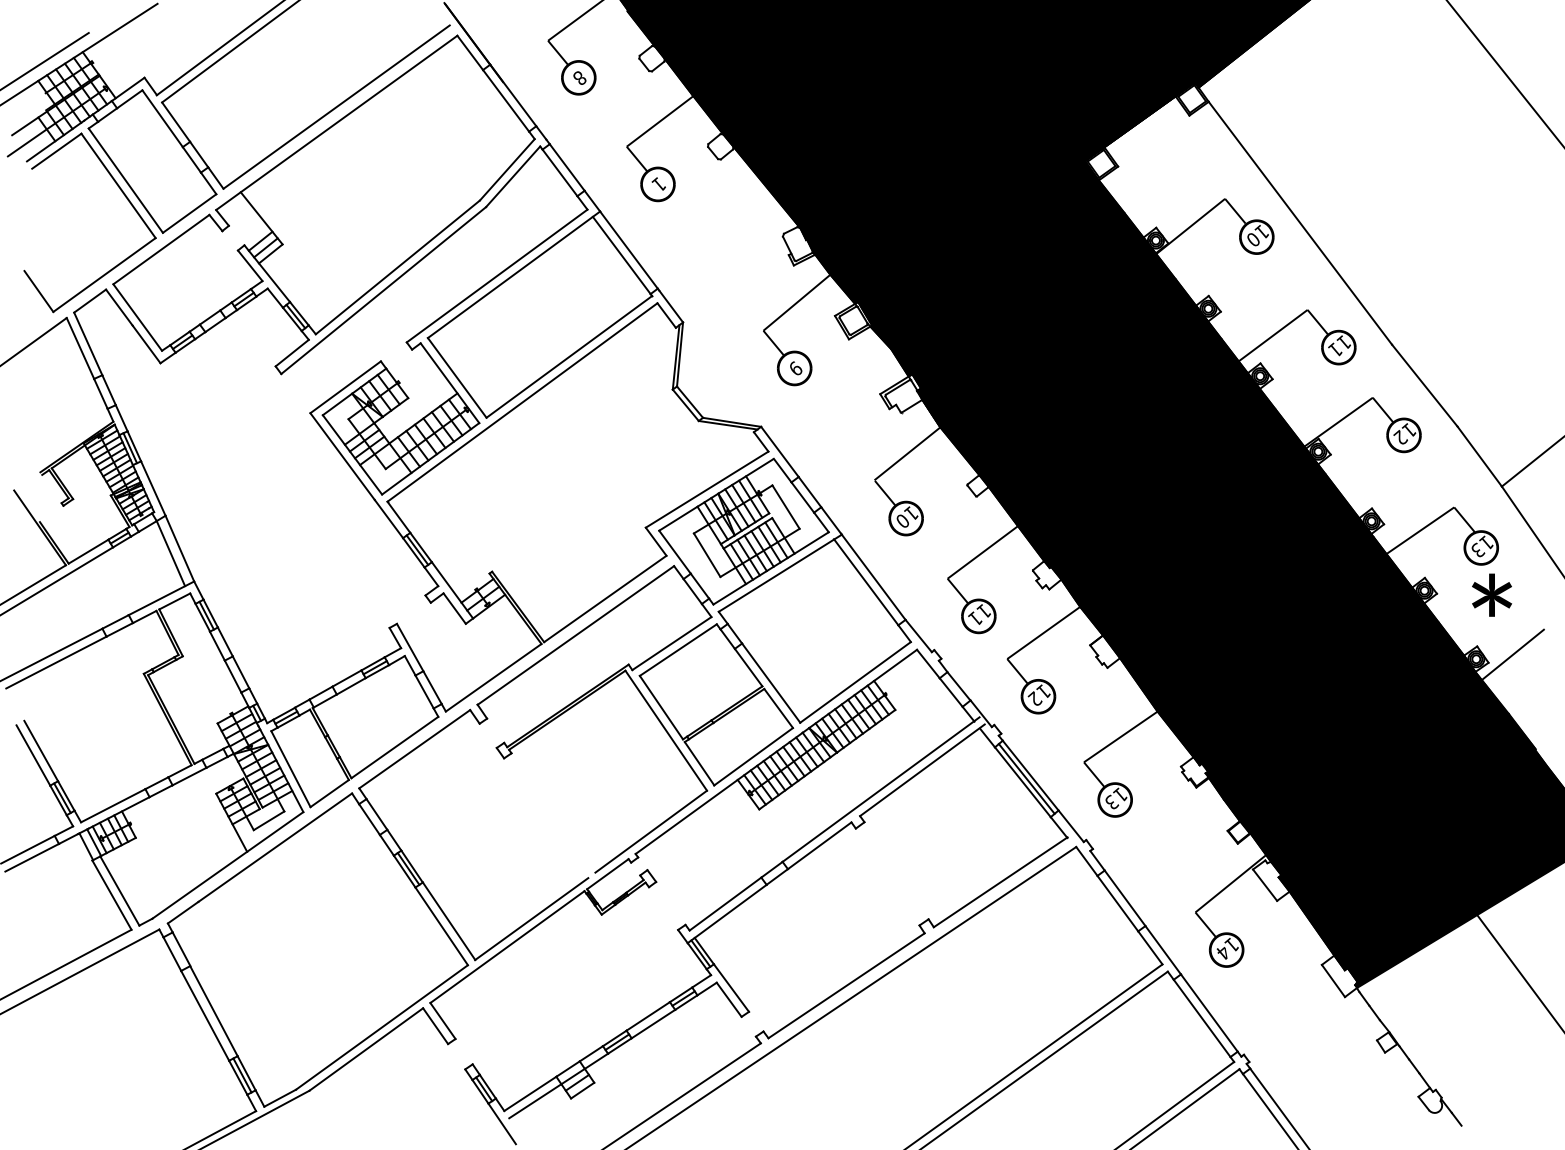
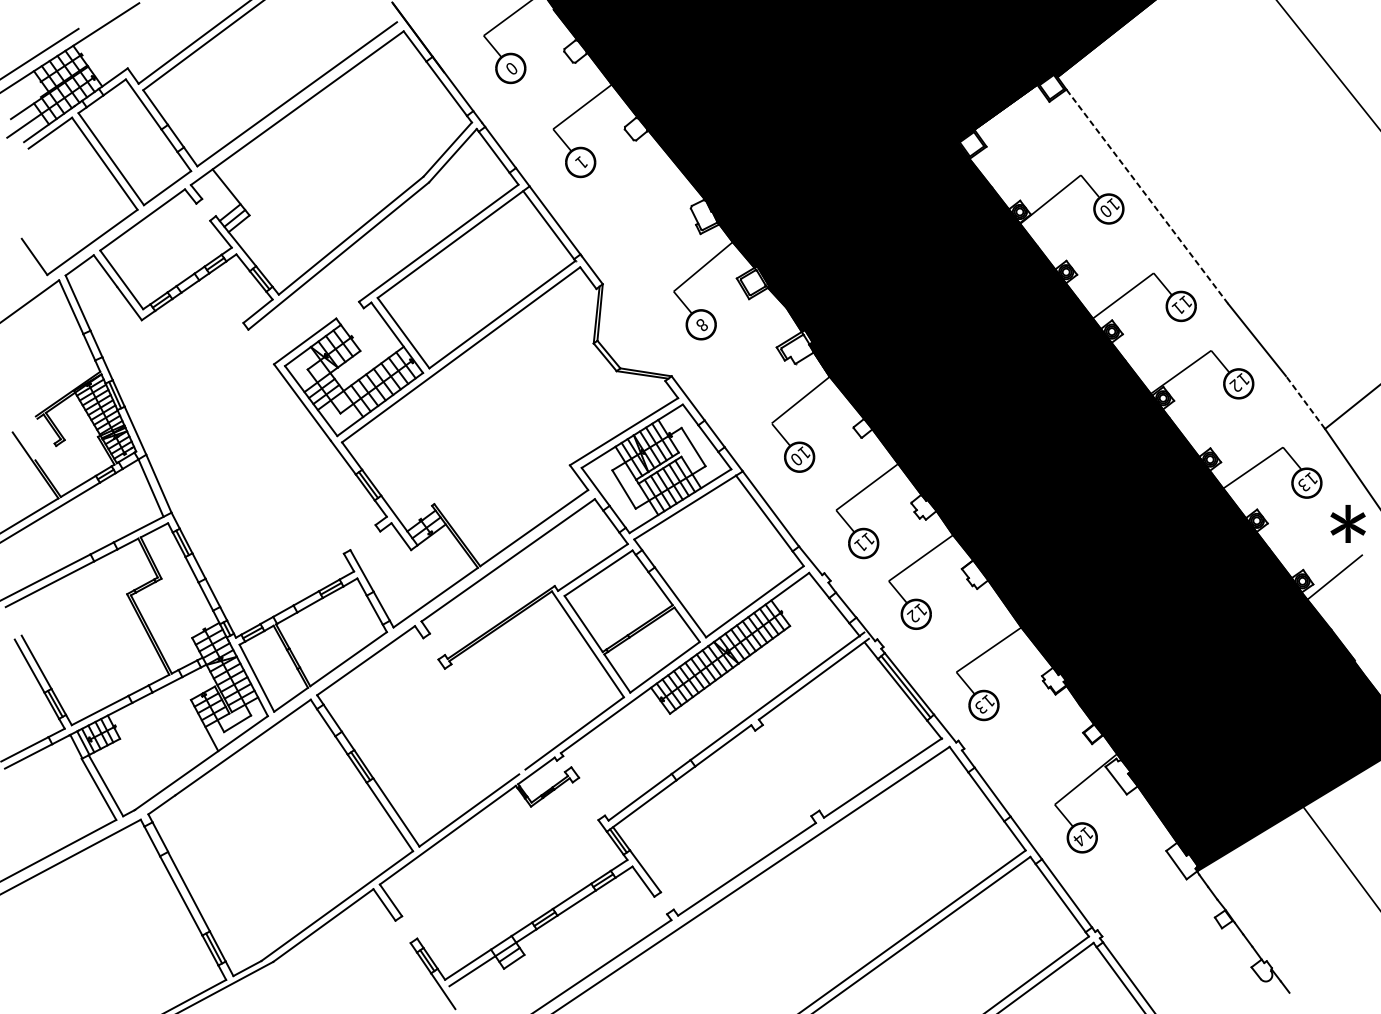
text: (579, 77) -> (511, 68), 8 -> 0
line: (1300, 222) -> (1147, 196), solid -> dashed
text: (795, 368) -> (701, 324), 9 -> 8
line: (1479, 456) -> (1305, 402), solid -> dashed
text: (1492, 594) -> (1348, 523), moved

